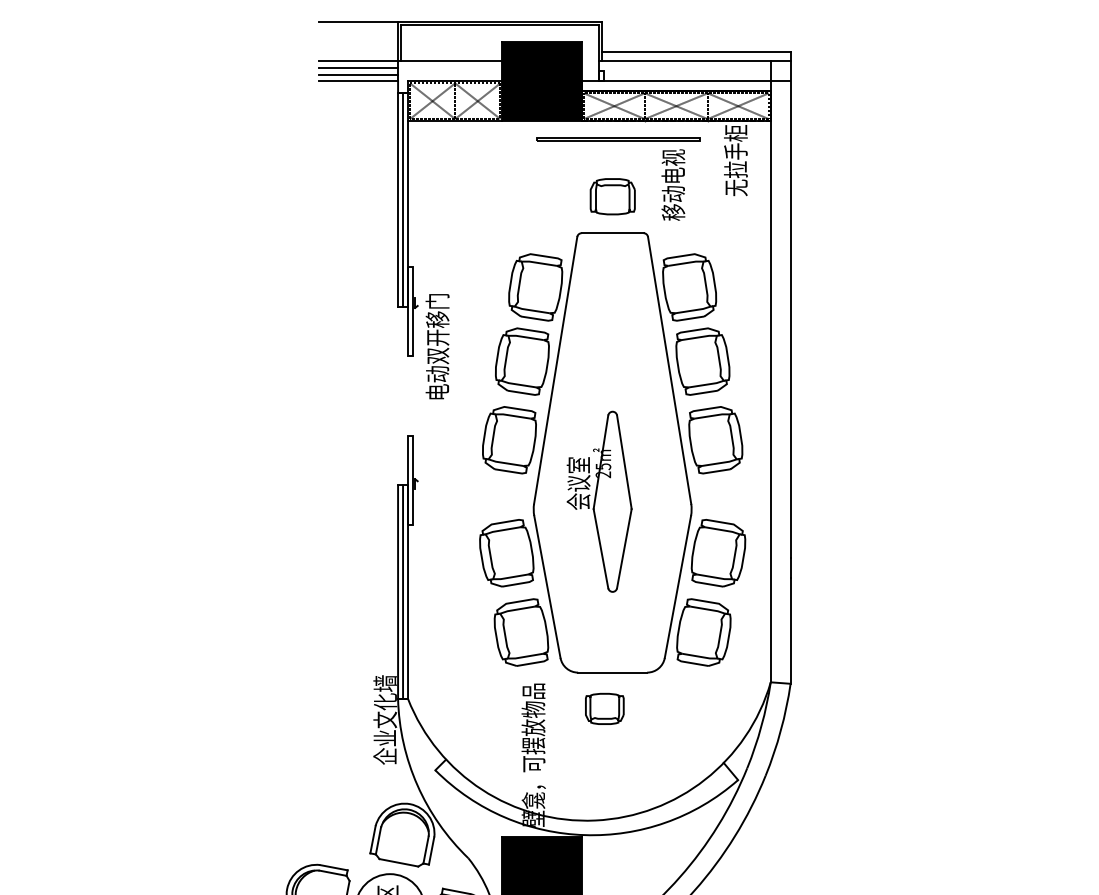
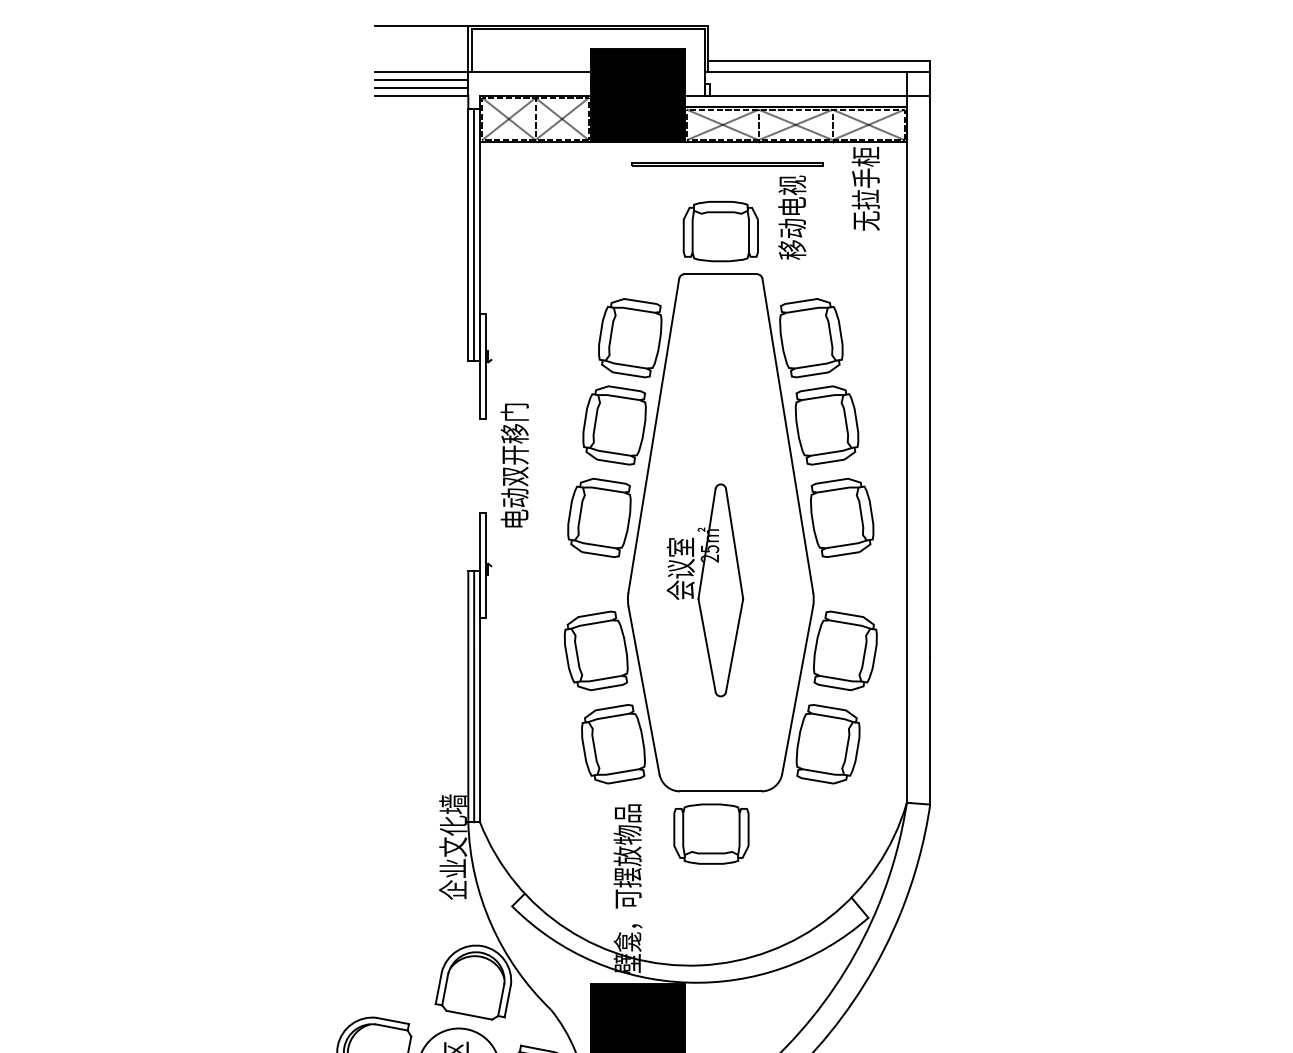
part: (612, 196) -> (720, 231), size x1.43
text: (437, 346) -> (514, 465), moved
part: (604, 708) -> (711, 833), size x1.67

